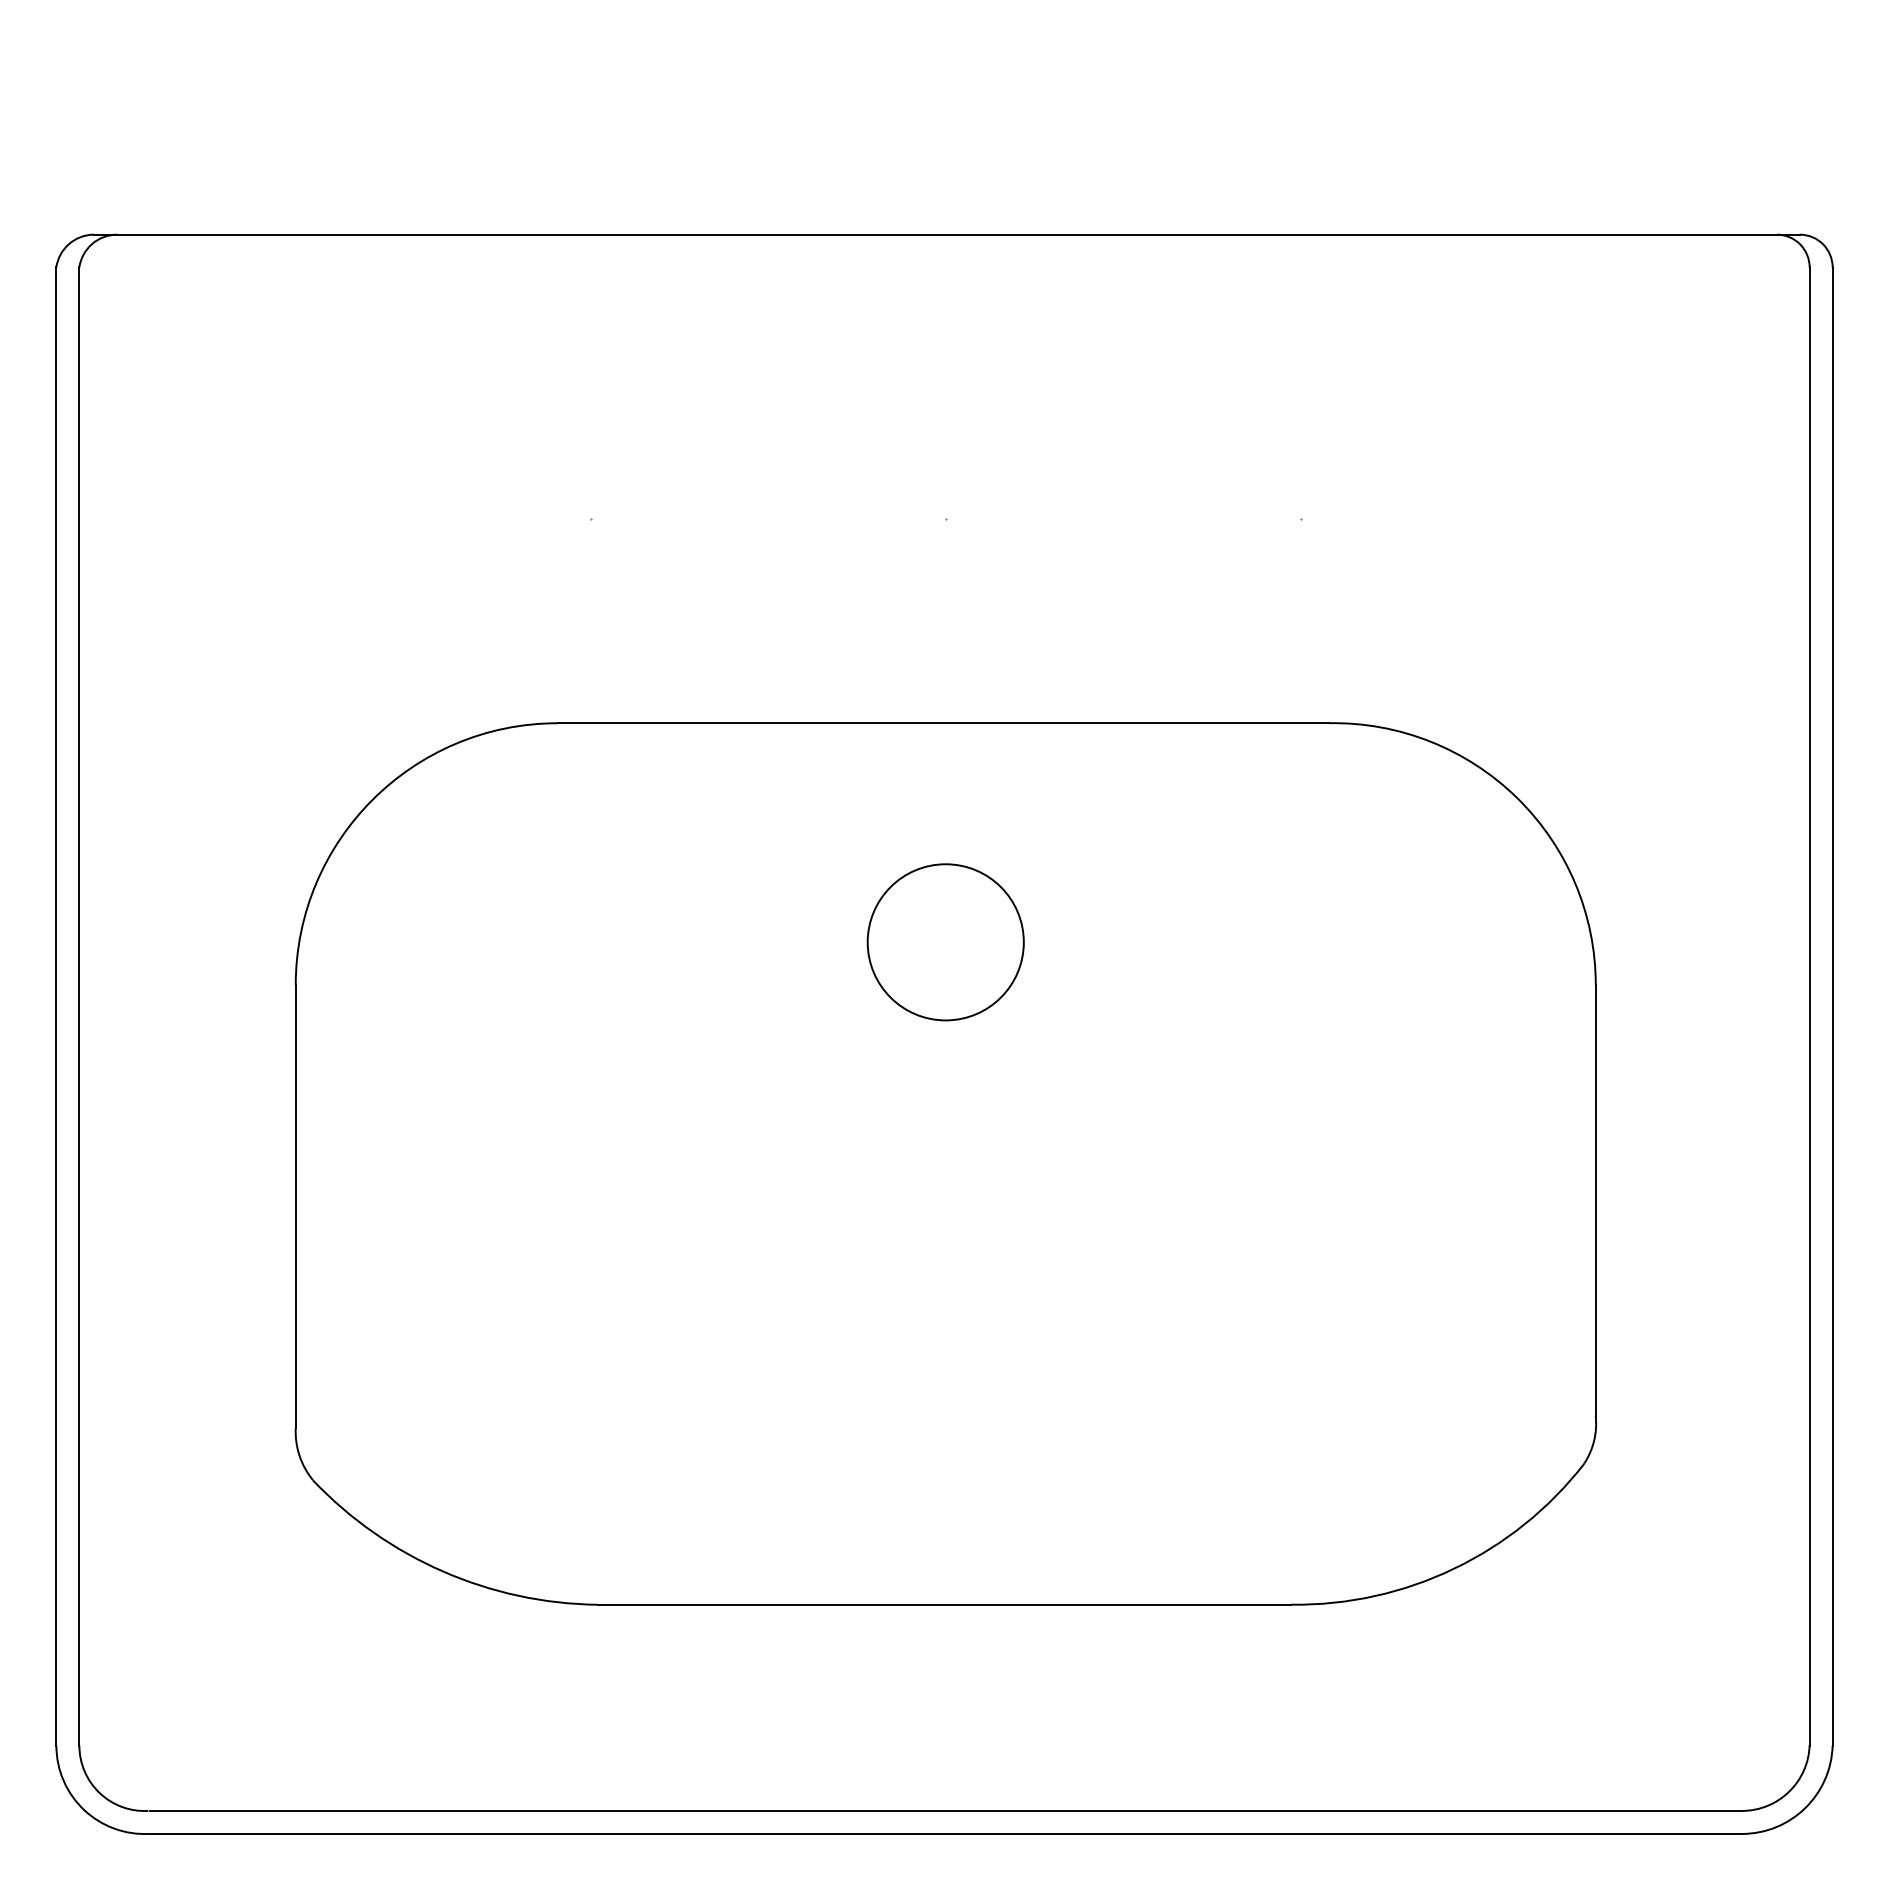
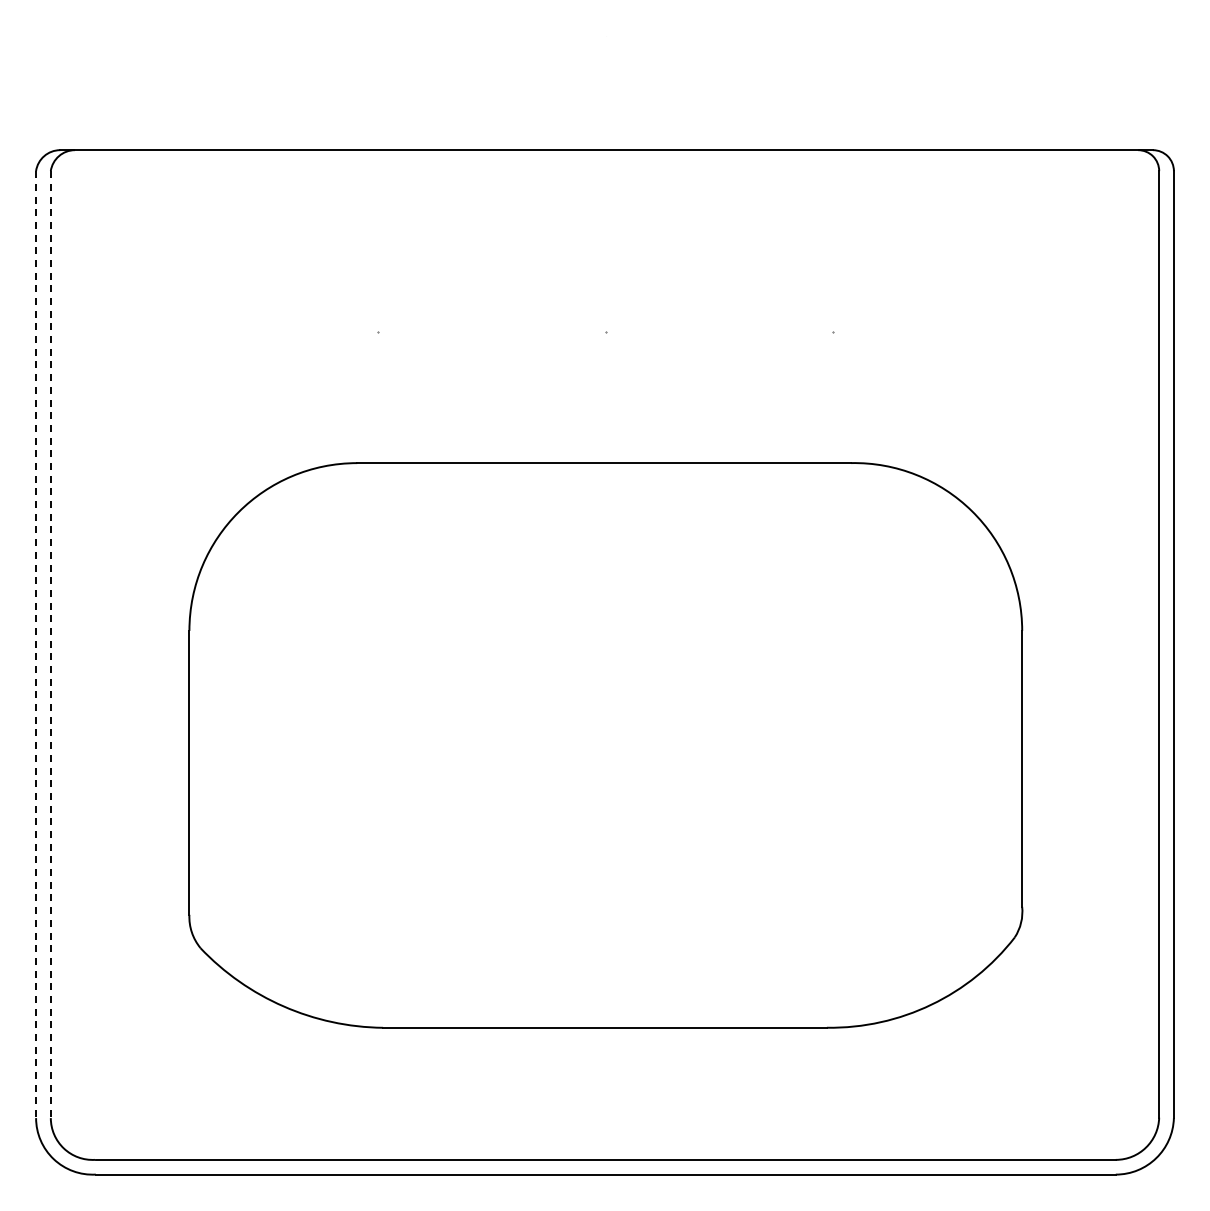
circle: (945, 942) -> (605, 603), removed
line: (57, 1007) -> (36, 645), solid -> dashed
line: (78, 1007) -> (50, 645), solid -> dashed

